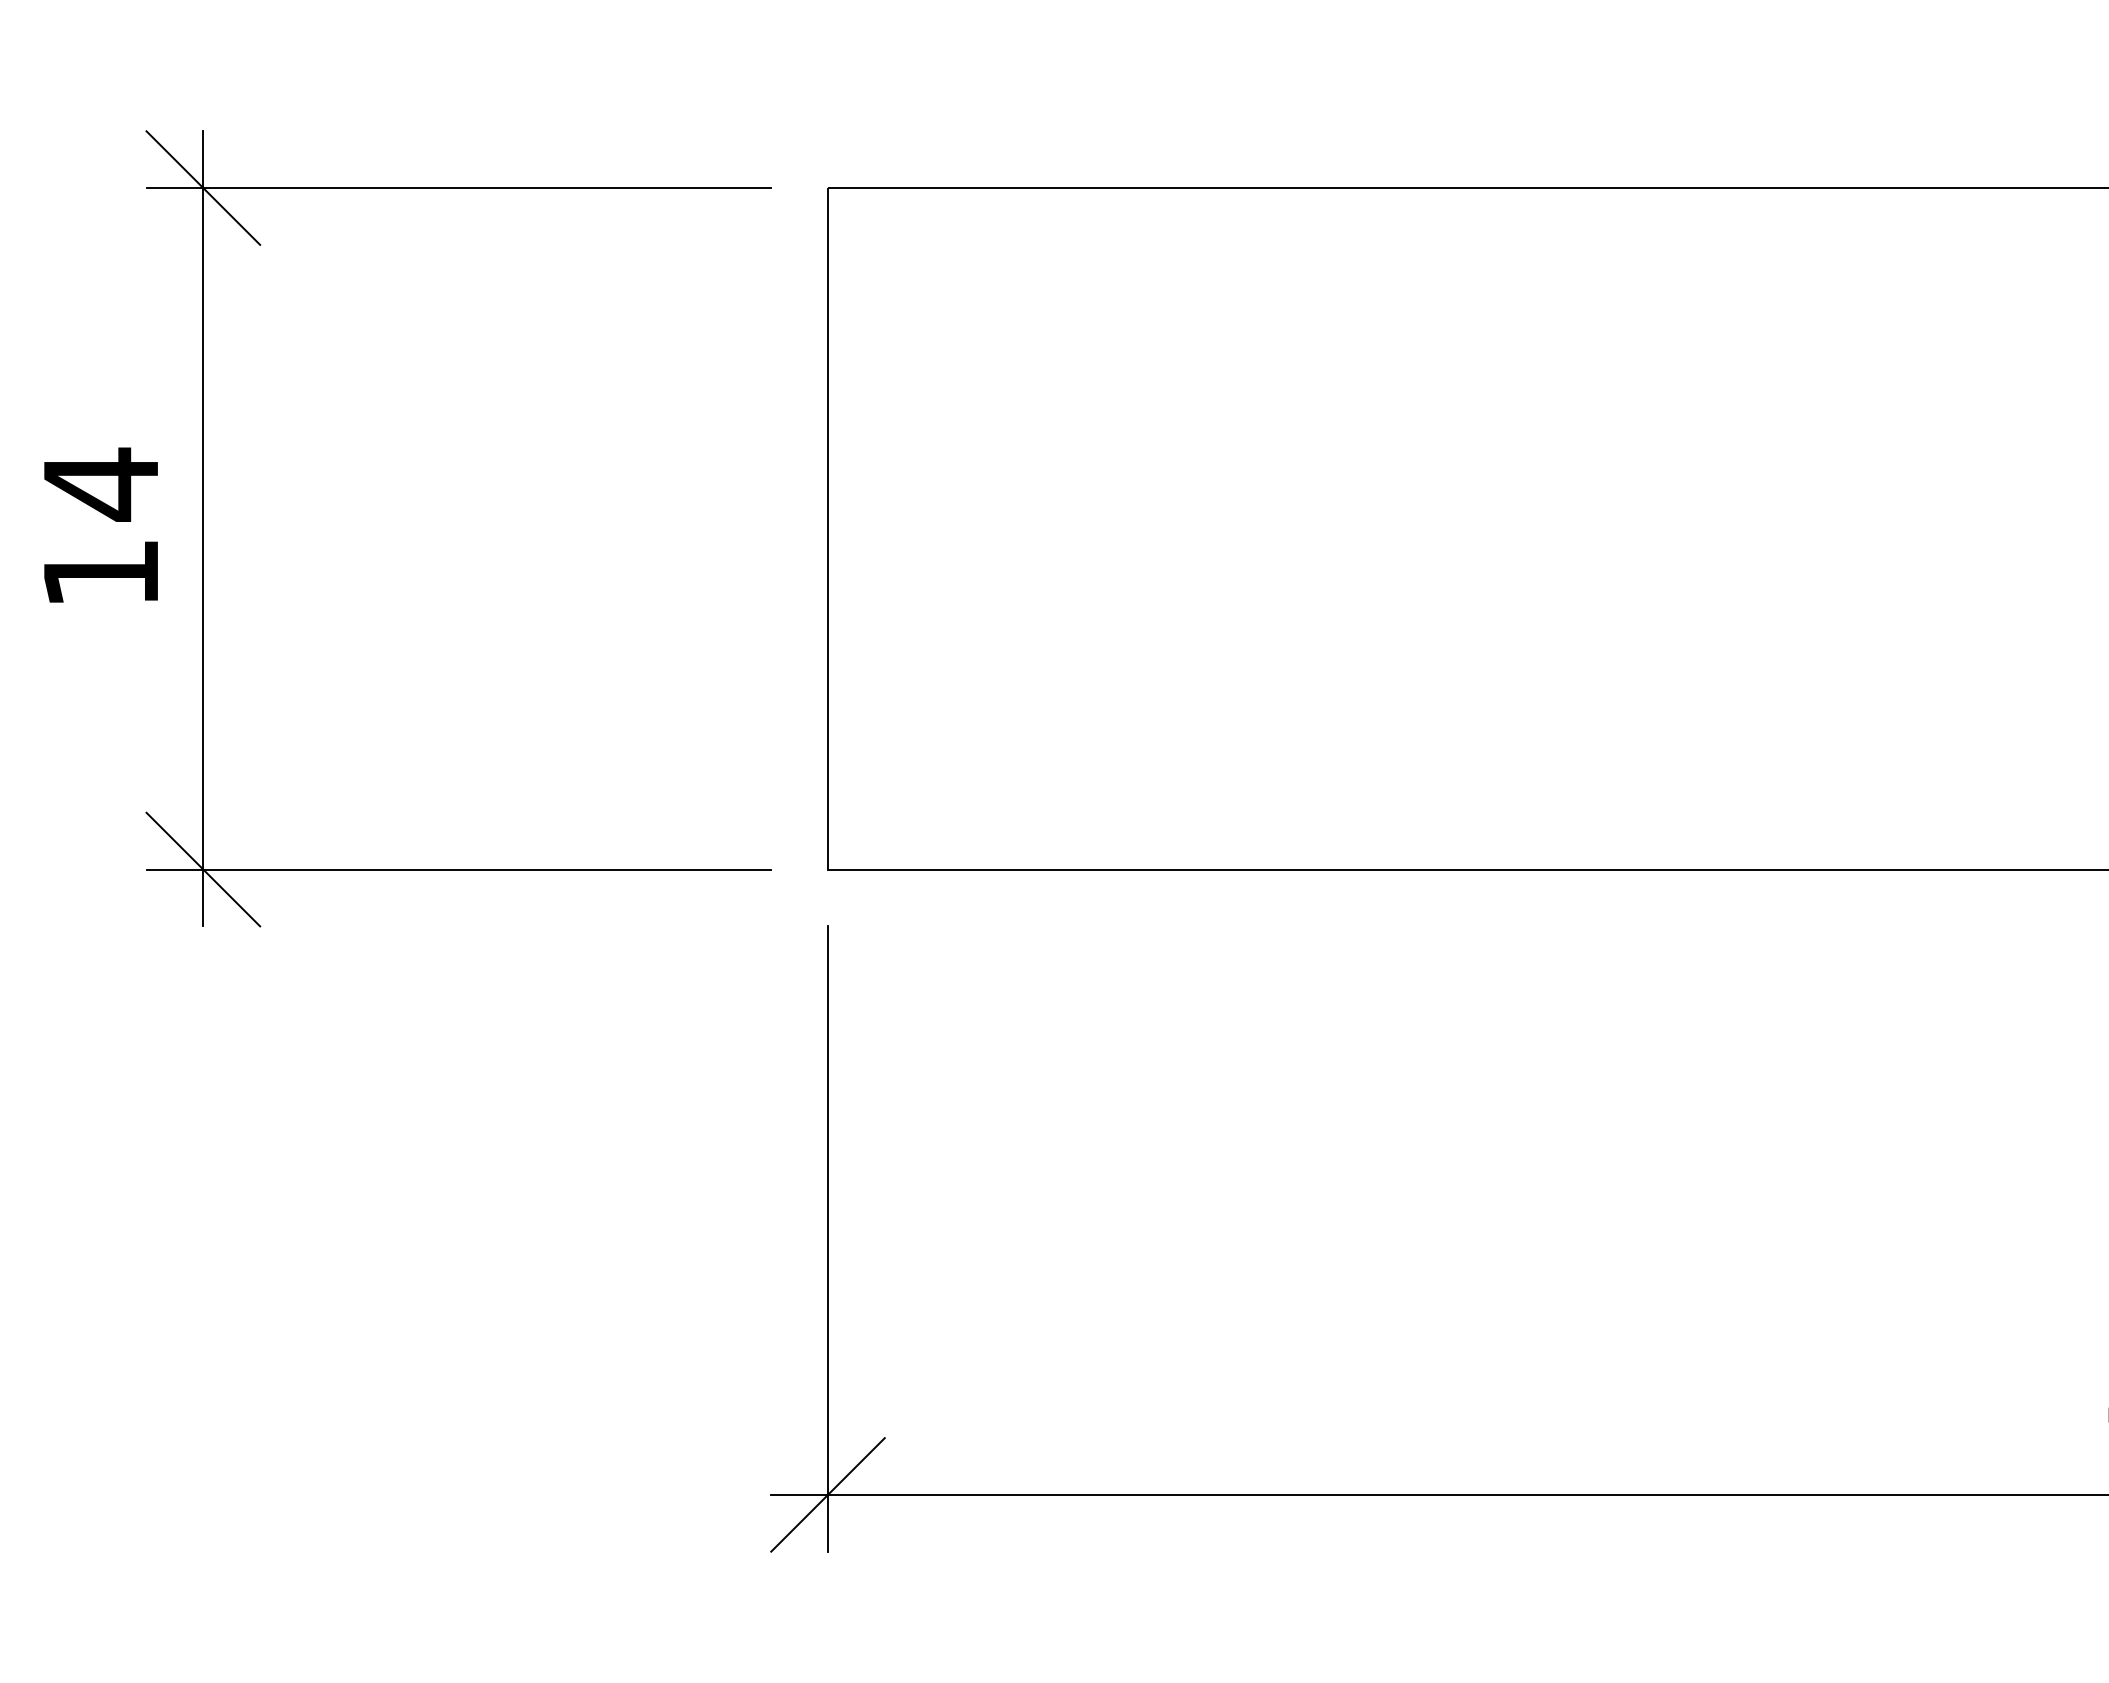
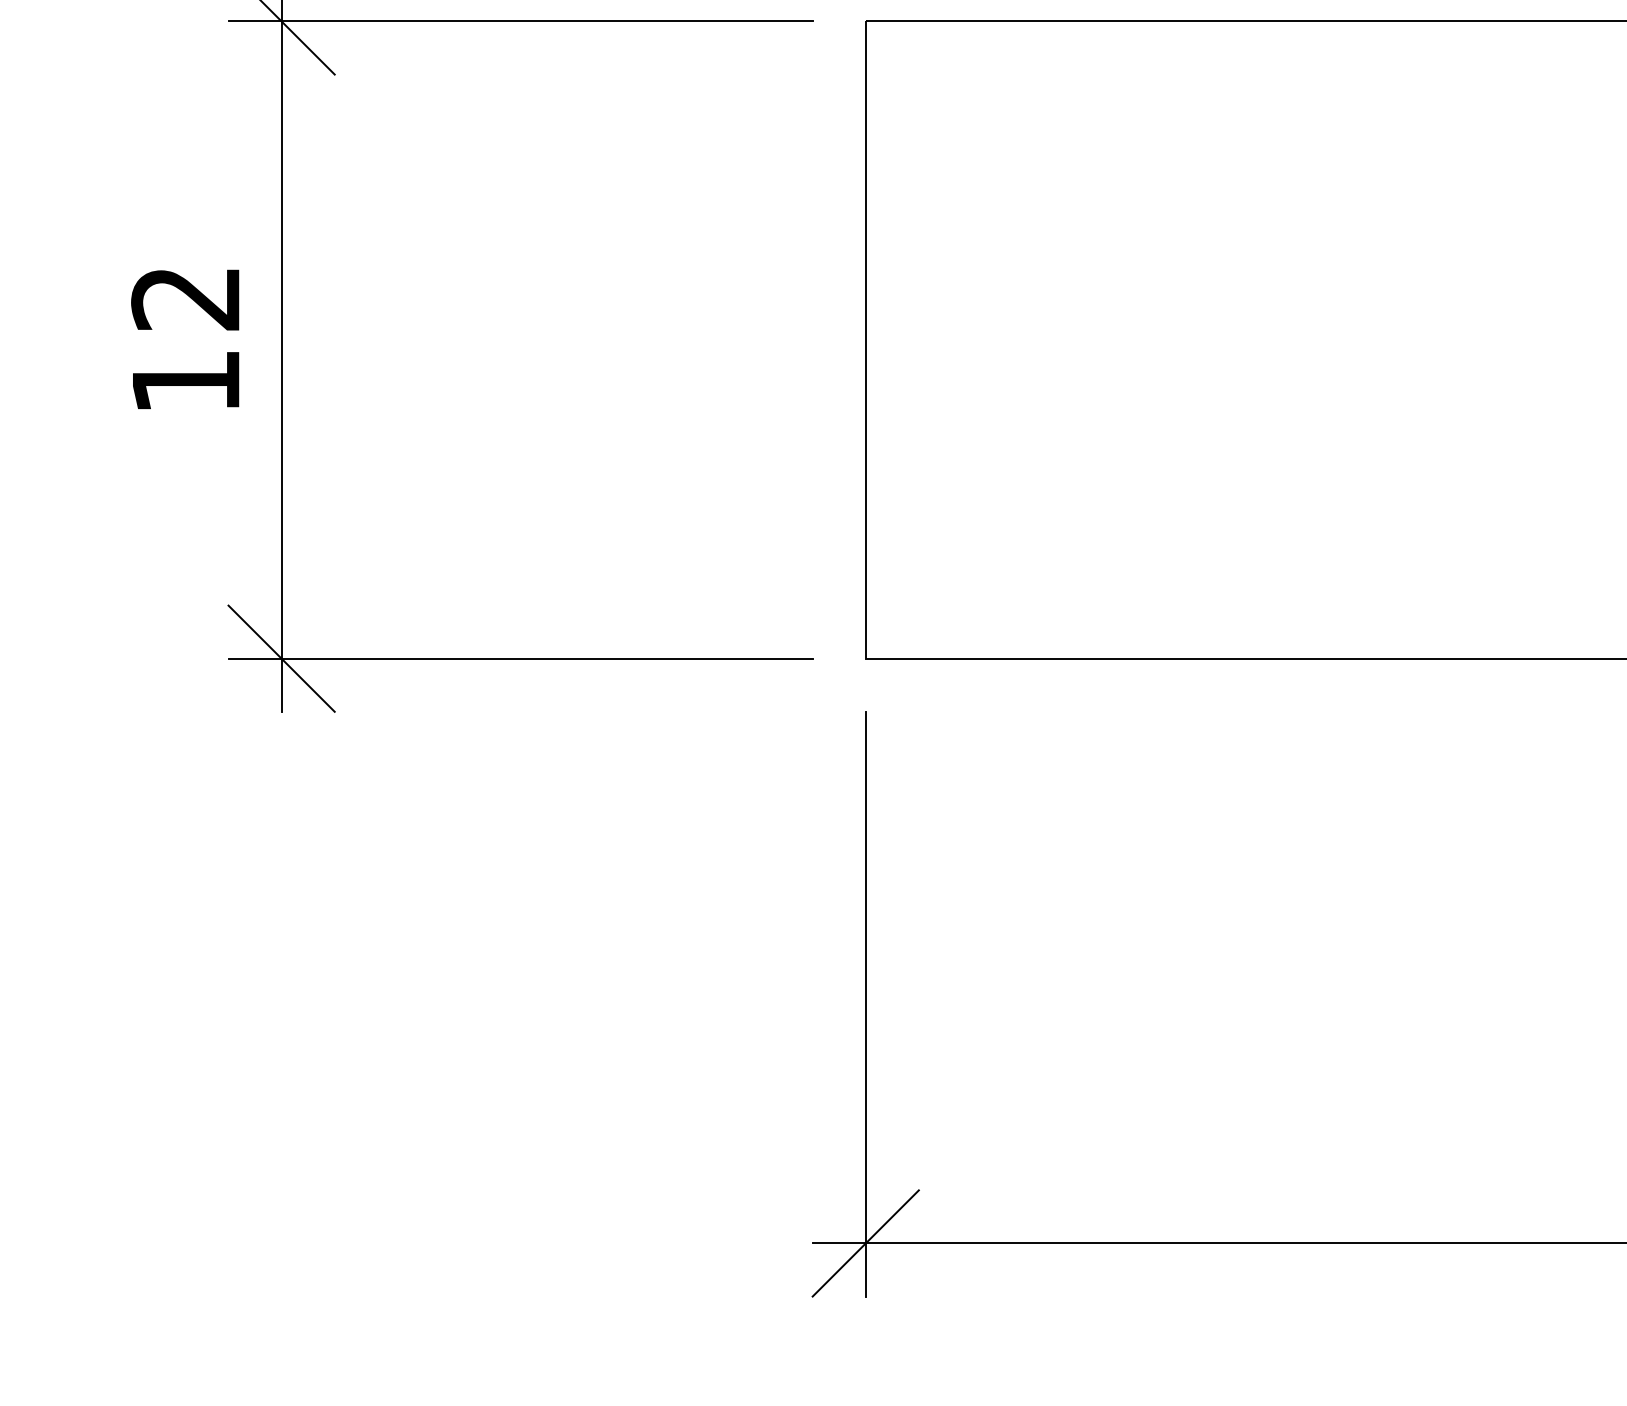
text: (99, 484) -> (184, 298), 14 -> 12

